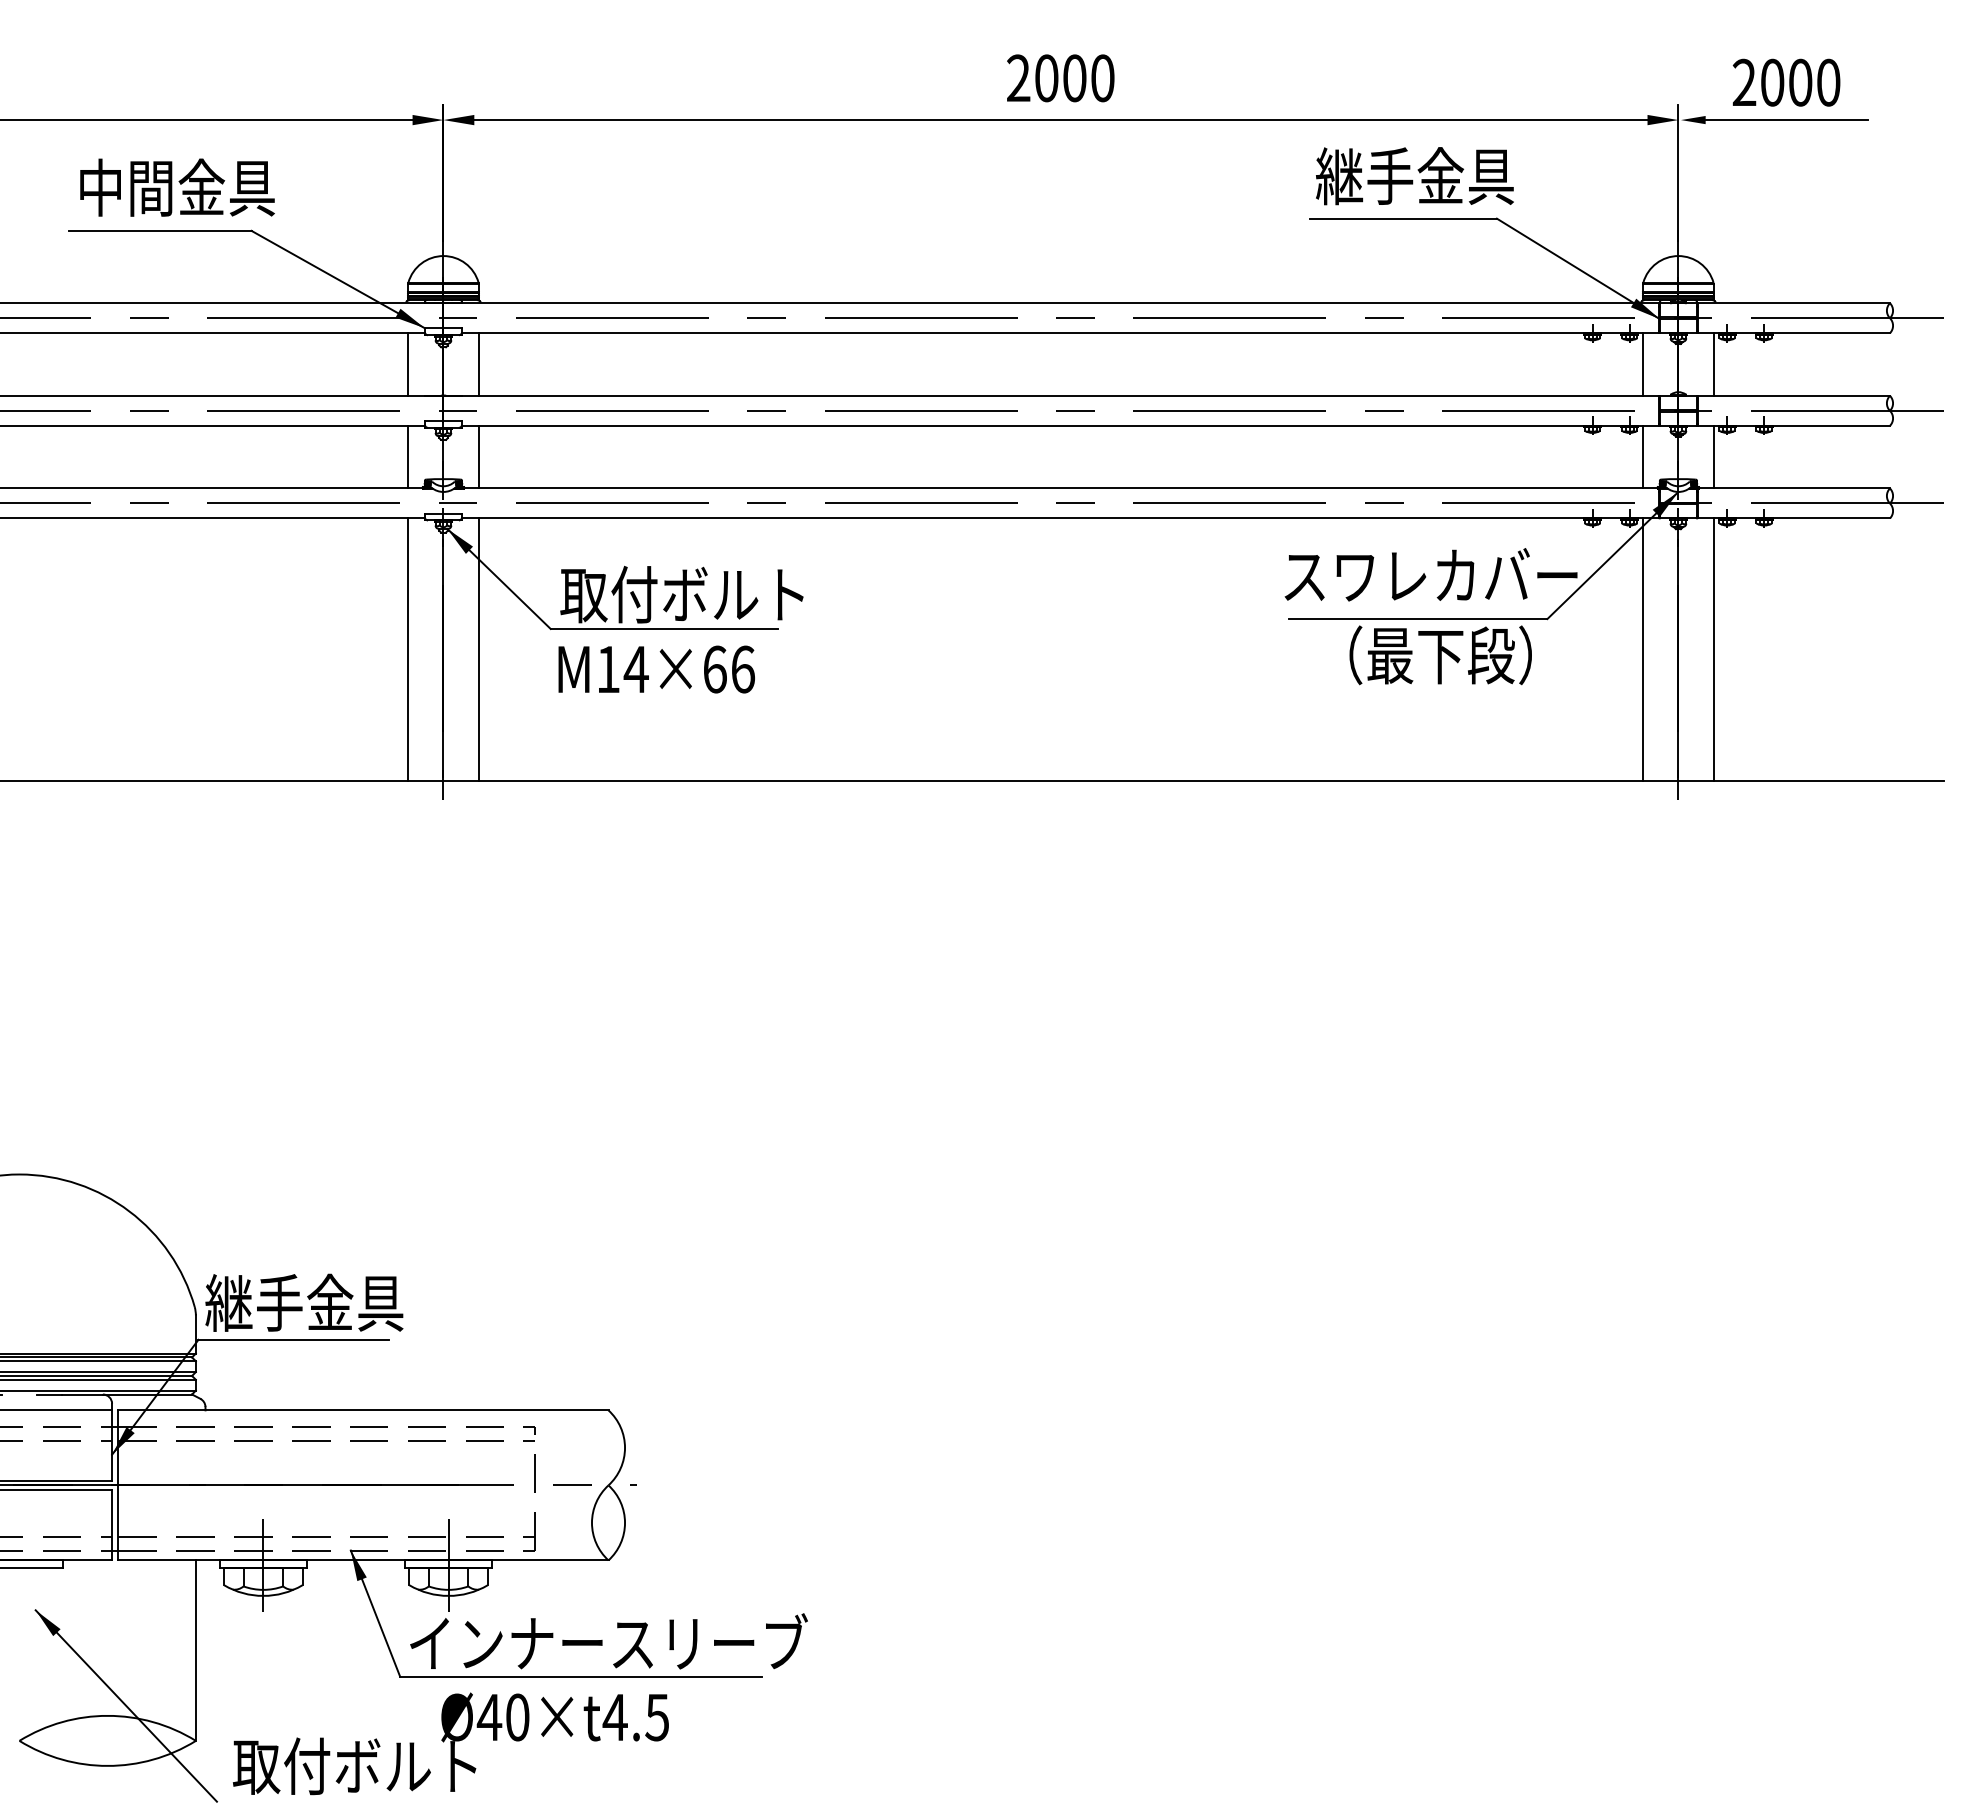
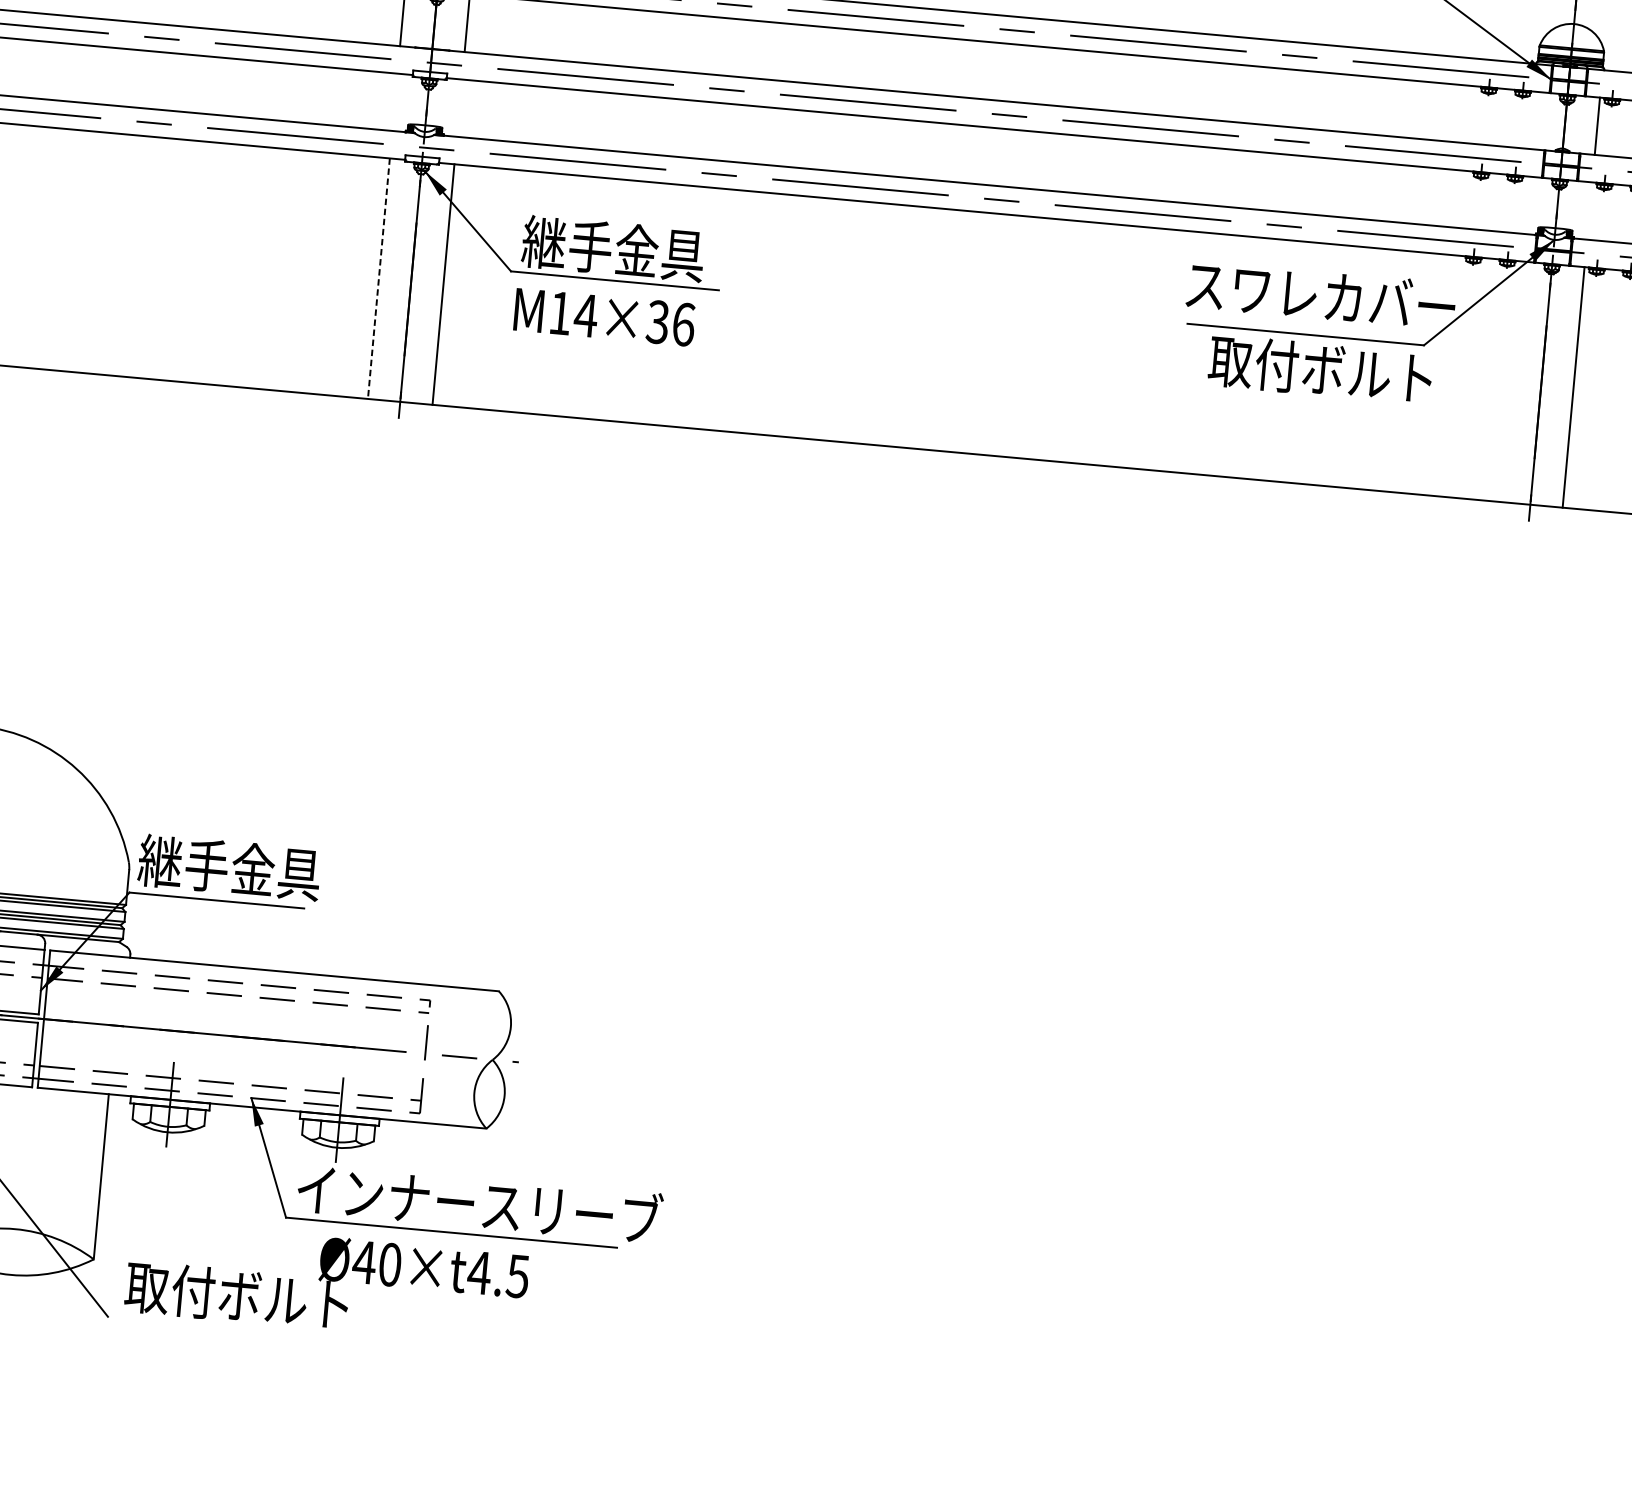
line: (1643, 364) -> (1533, 120), removed
line: (408, 456) -> (395, 101), removed
line: (478, 456) -> (459, 107), removed
line: (1643, 456) -> (1525, 204), removed
line: (1713, 456) -> (1589, 210), removed
text: (681, 594) -> (633, 250), 取付ボルト -> 継手金具
line: (1643, 649) -> (1509, 381), removed
line: (408, 650) -> (379, 279), solid -> dashed
text: (1437, 655) -> (1320, 369), （最下段） -> 取付ボルト
text: (714, 669) -> (657, 322), M14×66 -> M14×36

